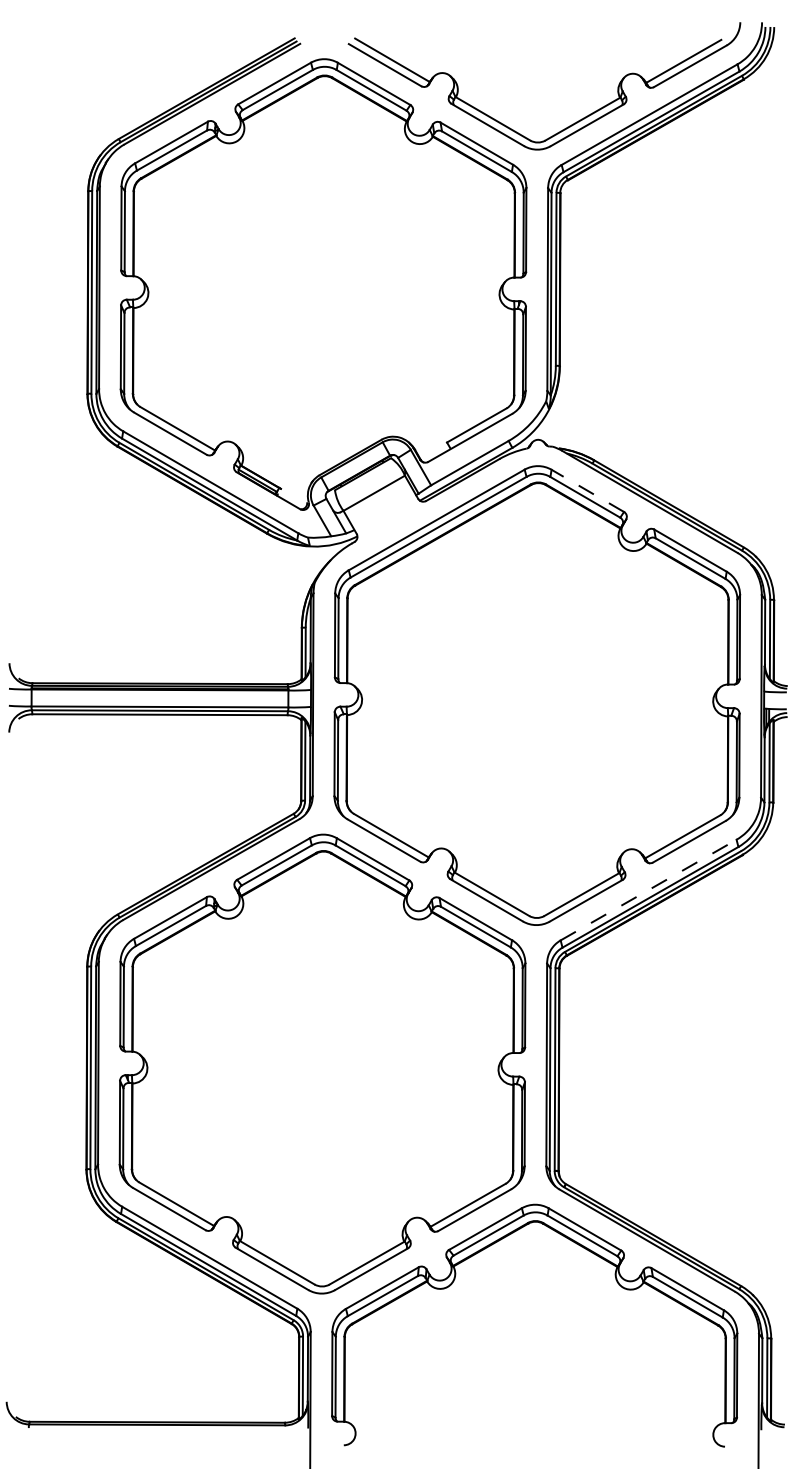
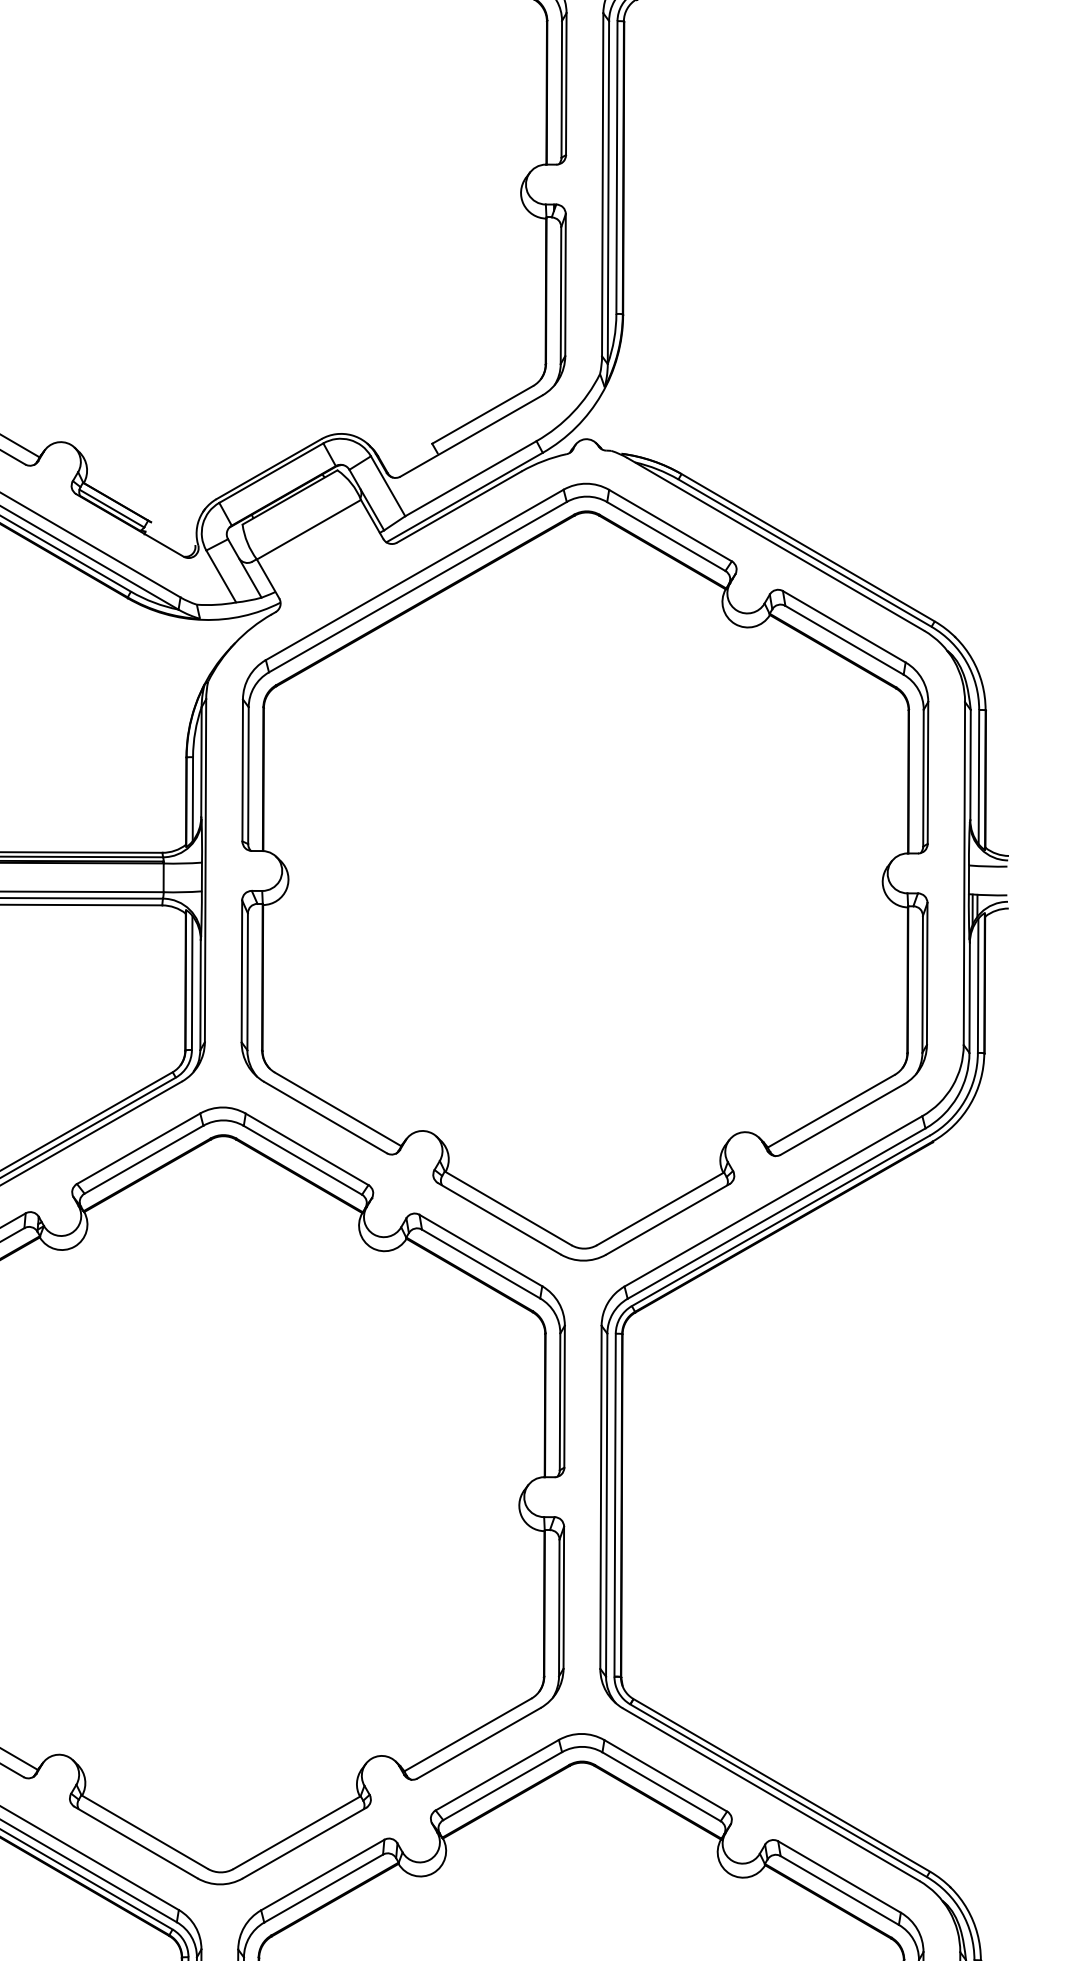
line: (587, 490) -> (669, 524), dashed -> solid
line: (649, 889) -> (774, 1200), dashed -> solid

